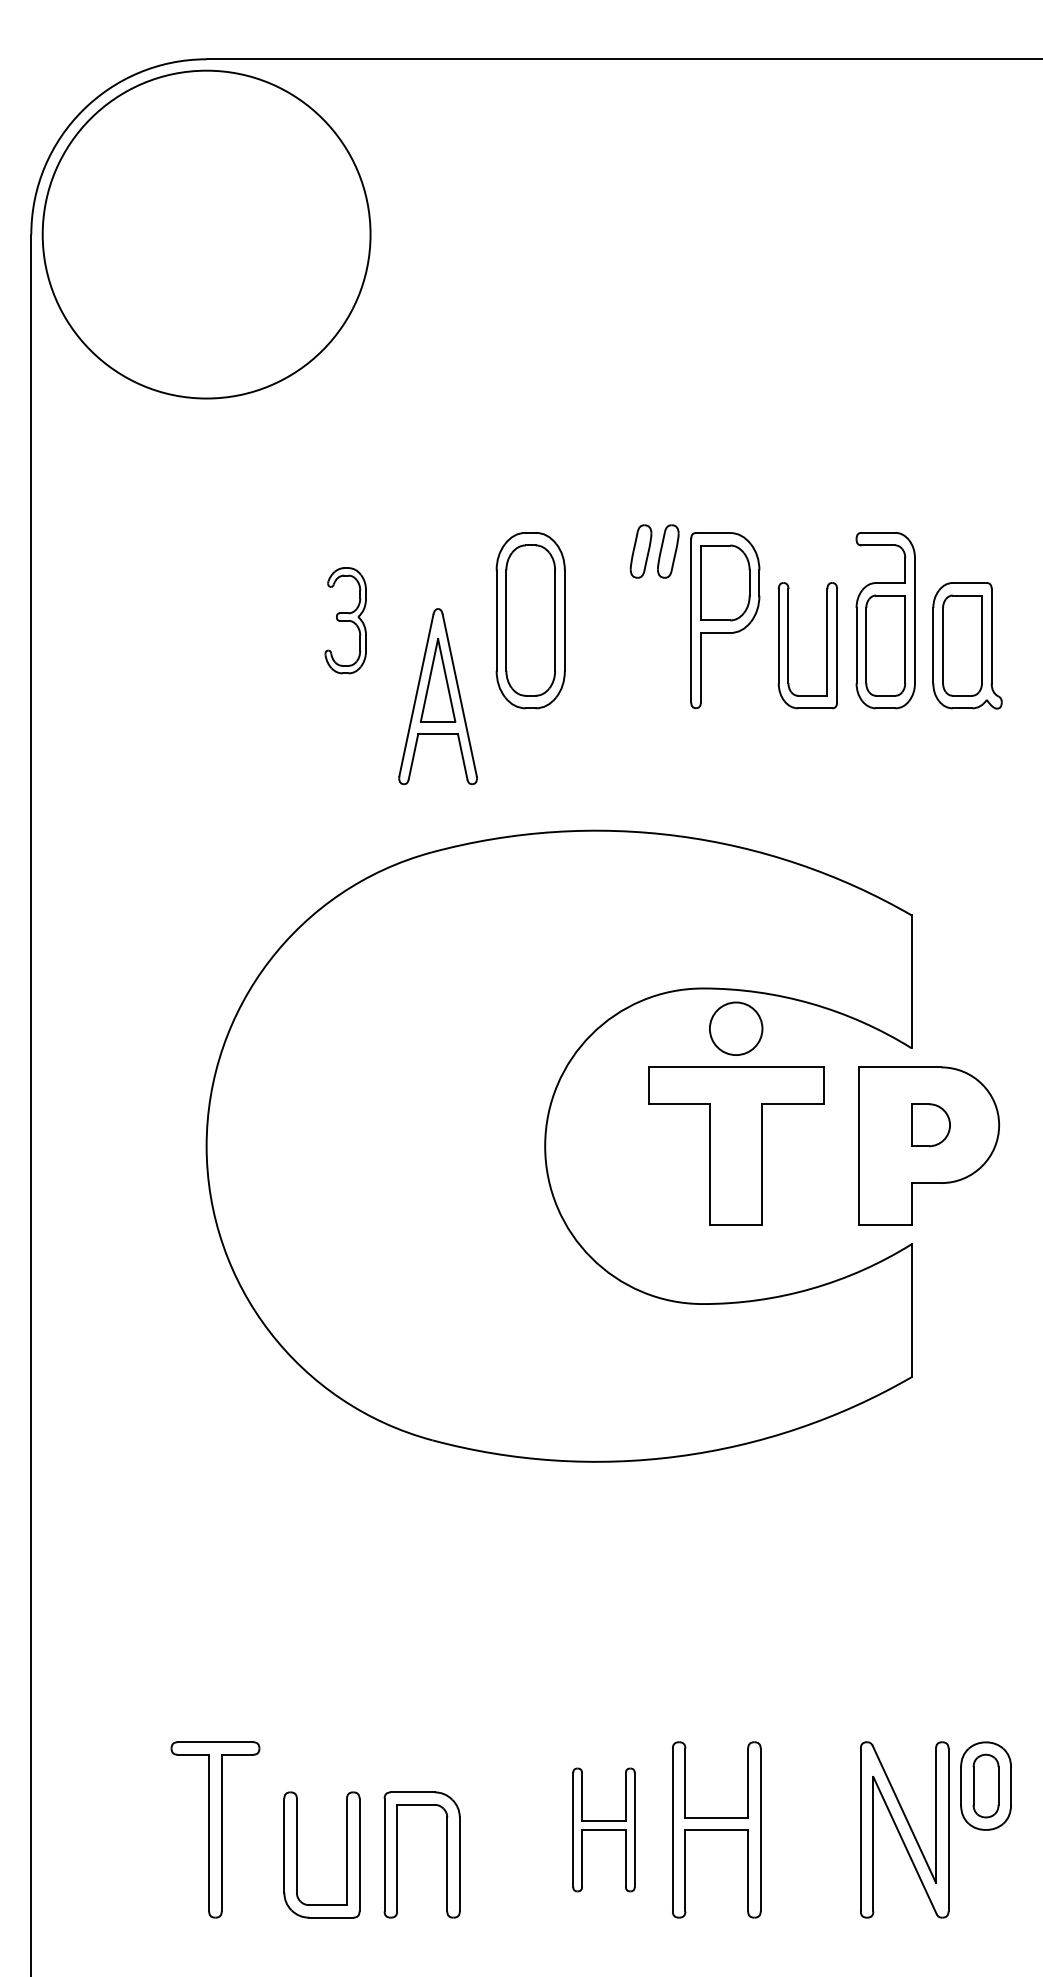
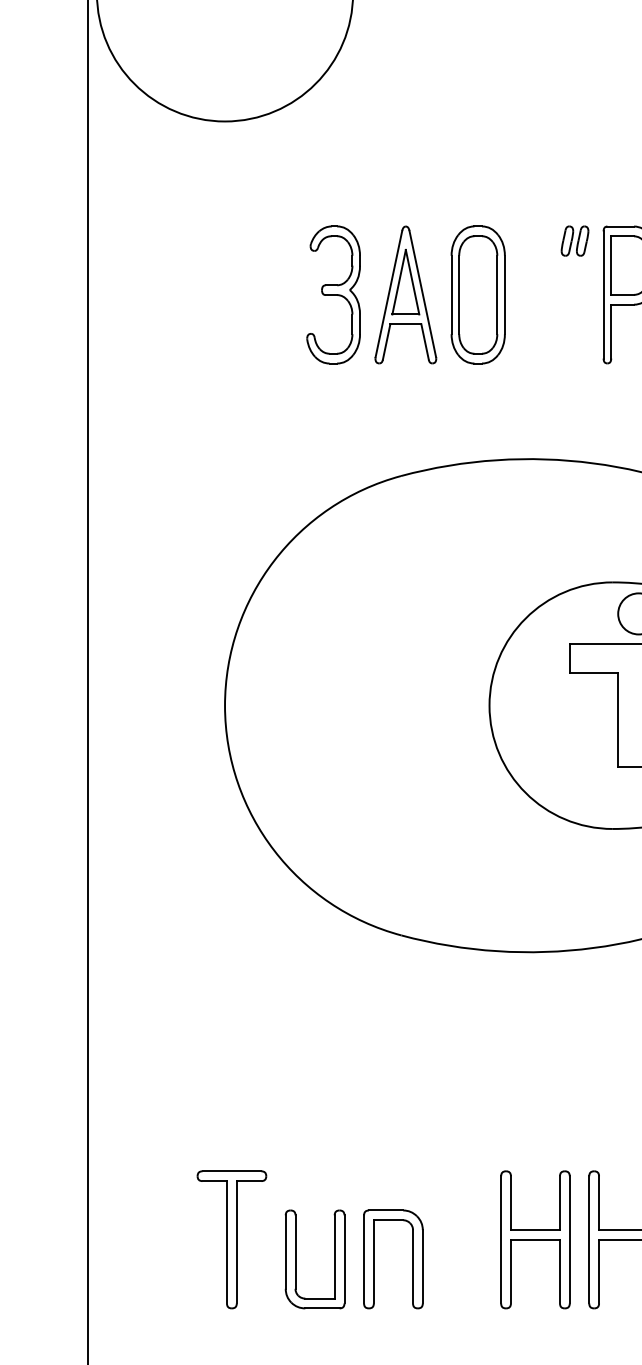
part: (654, 551) -> (574, 240), size x0.71
part: (345, 620) -> (333, 294), size x1.67
part: (437, 696) -> (405, 294), moved
part: (603, 1829) -> (535, 1239), size x1.43

